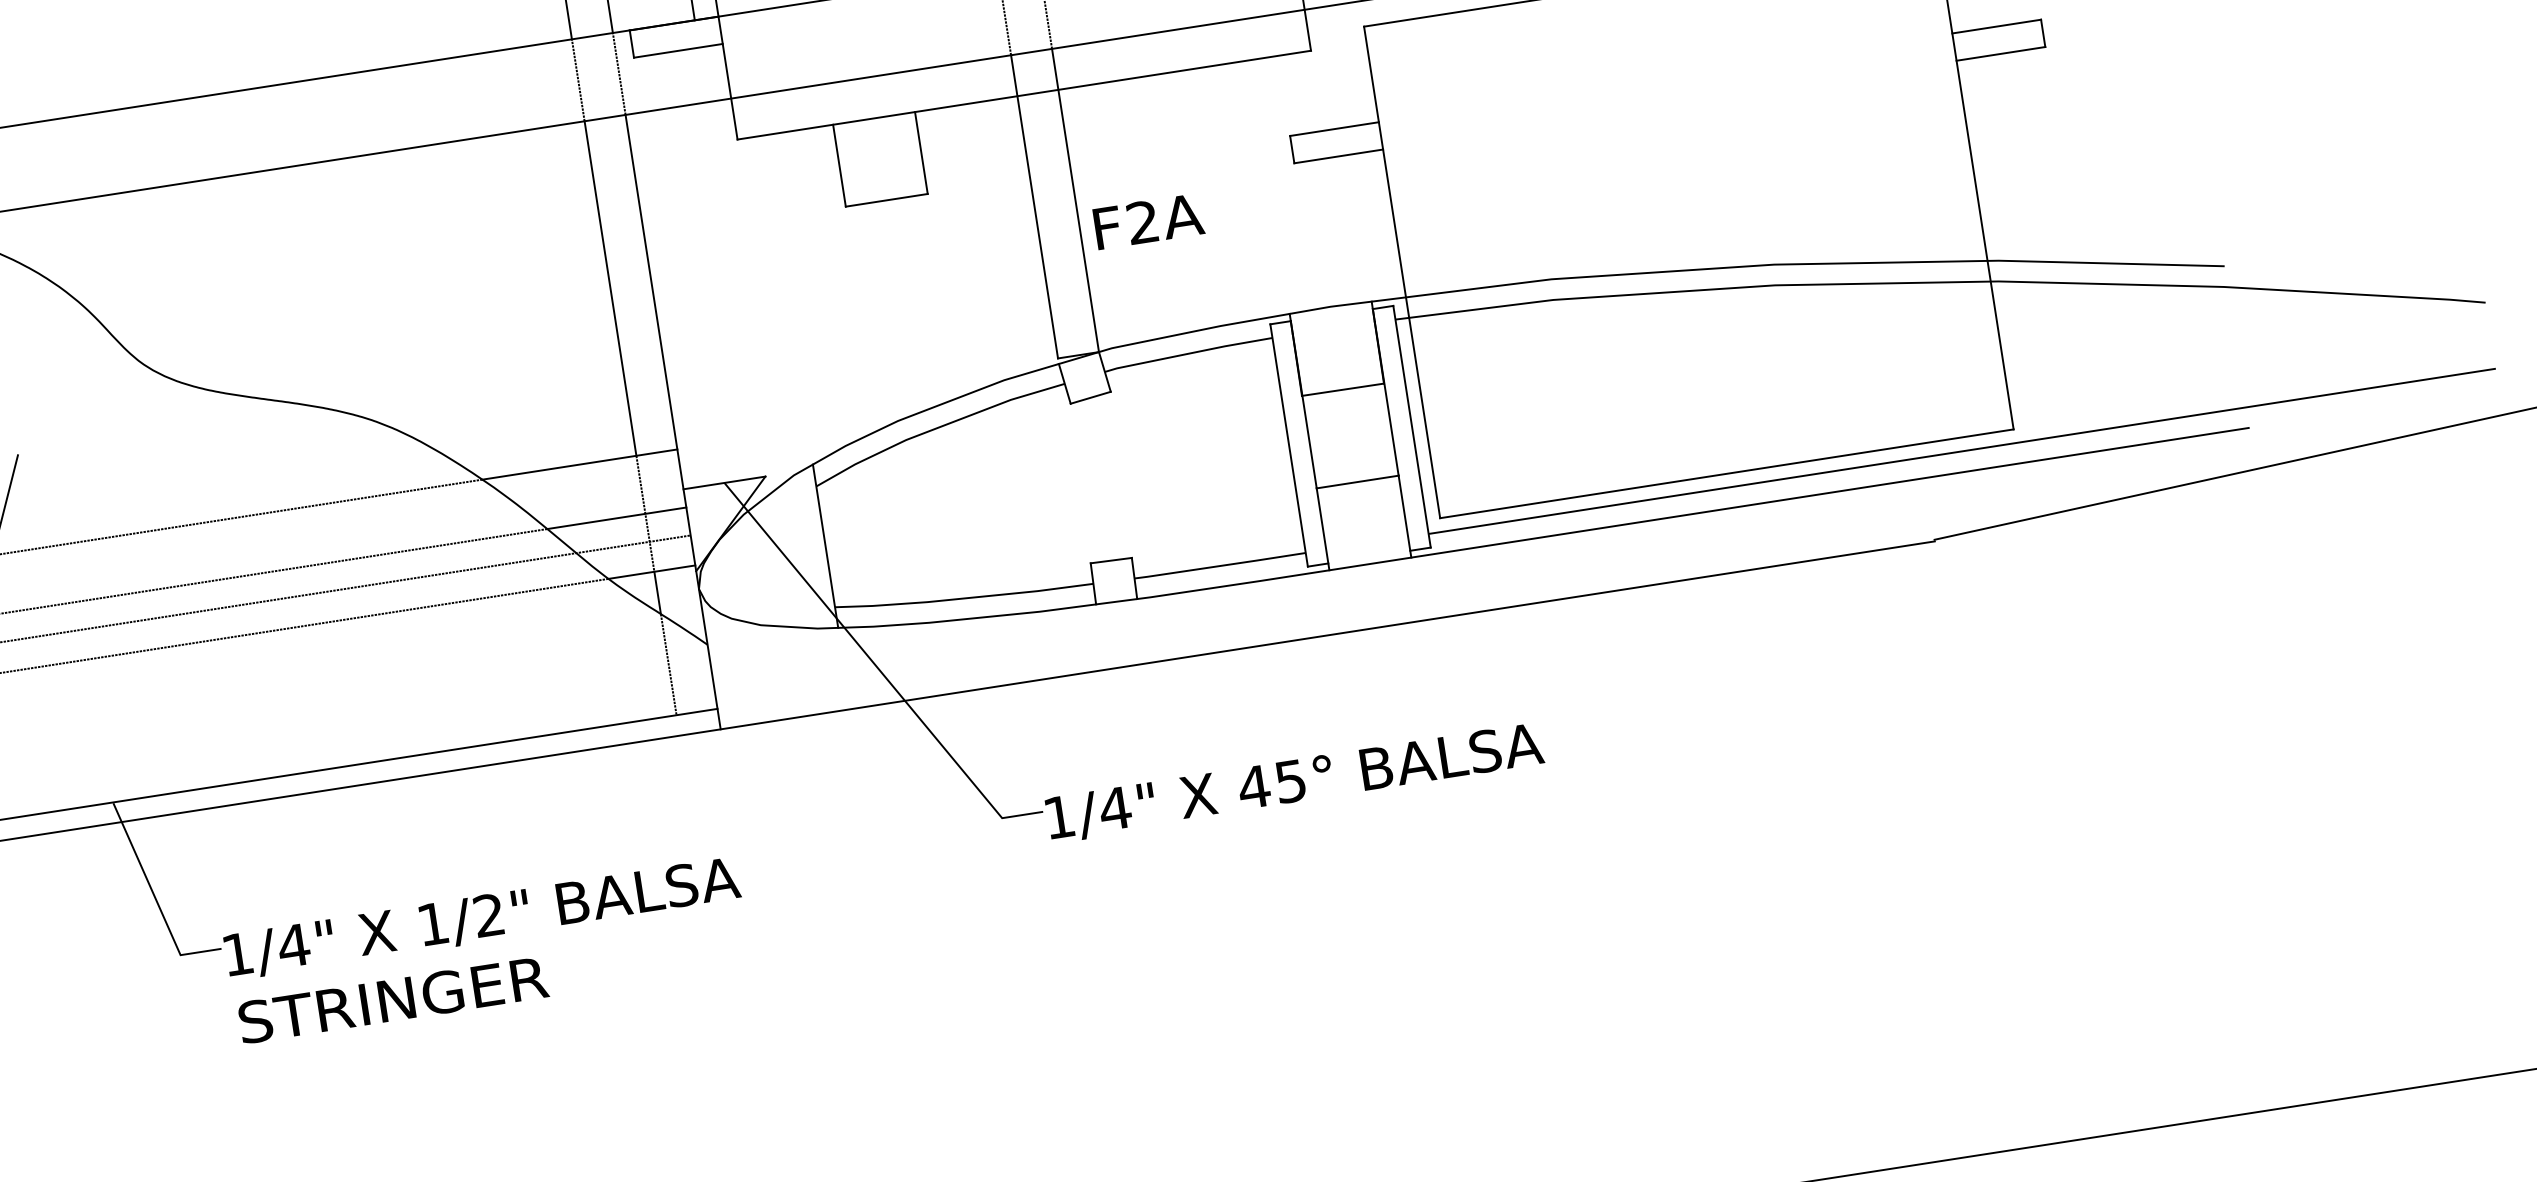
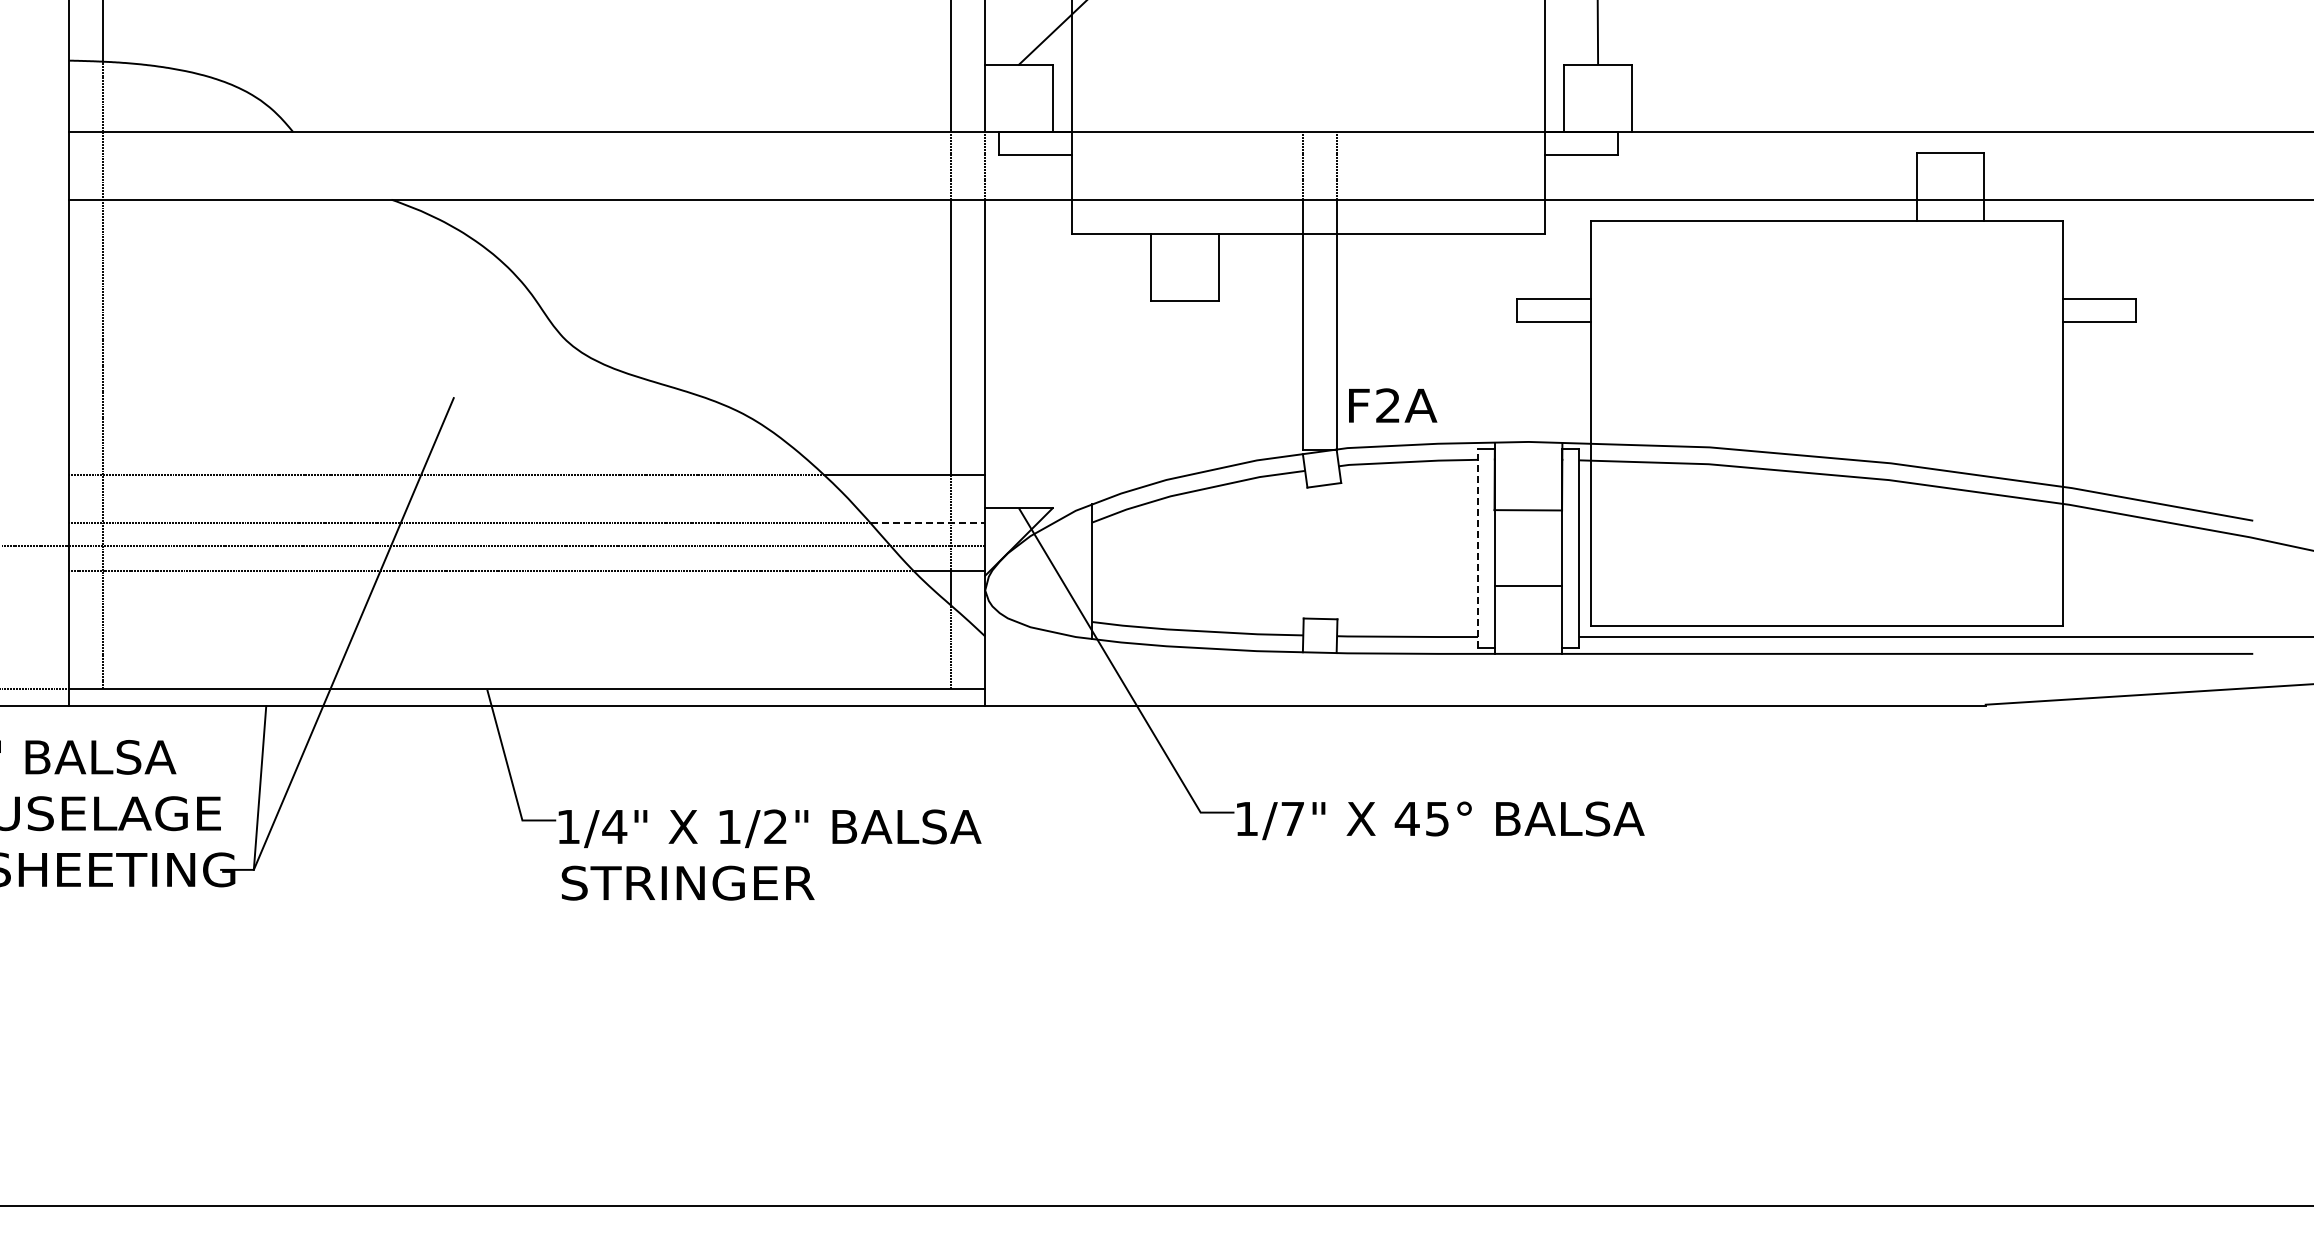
text: (1149, 221) -> (1393, 405), moved
line: (1289, 445) -> (1478, 548), solid -> dashed
line: (617, 518) -> (928, 523), solid -> dashed
text: (1114, 808) -> (1292, 818), 1/4" -> 1/7"

